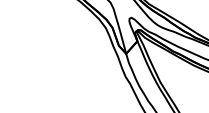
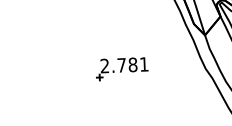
part: (67, 74) -> (121, 68), added

